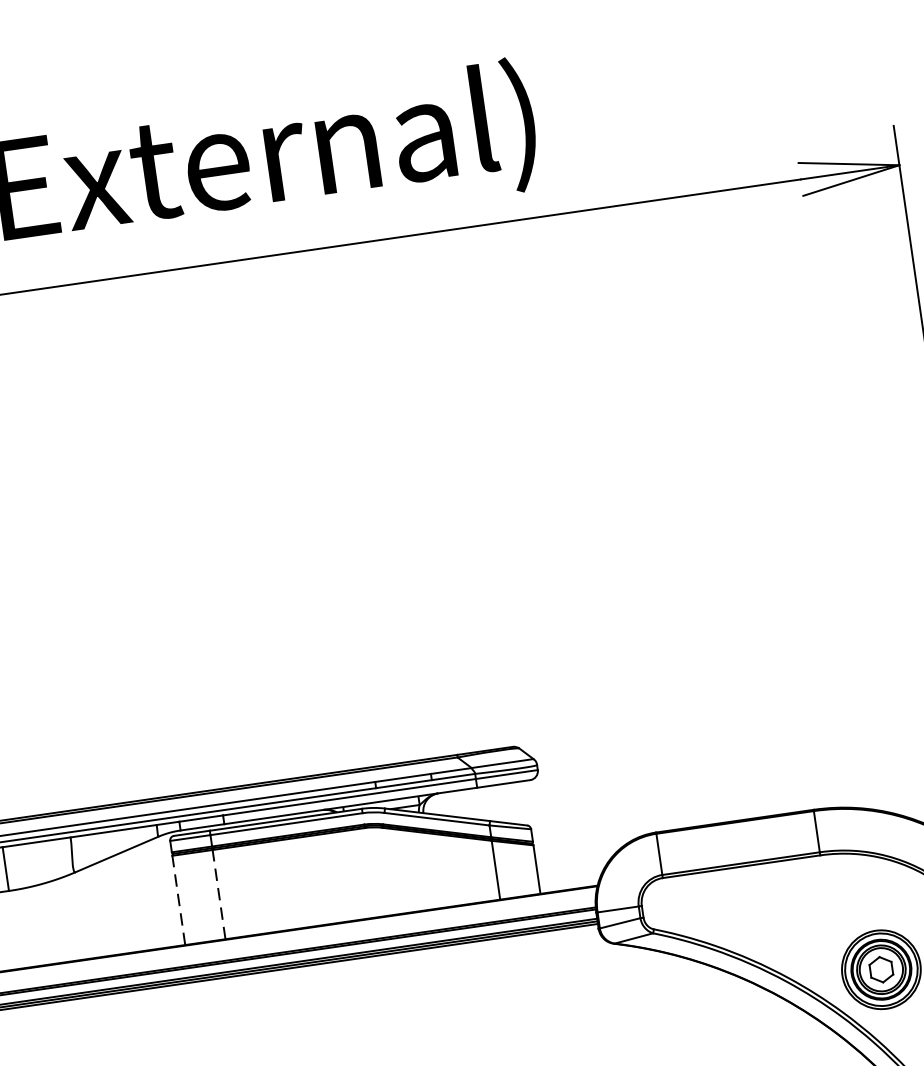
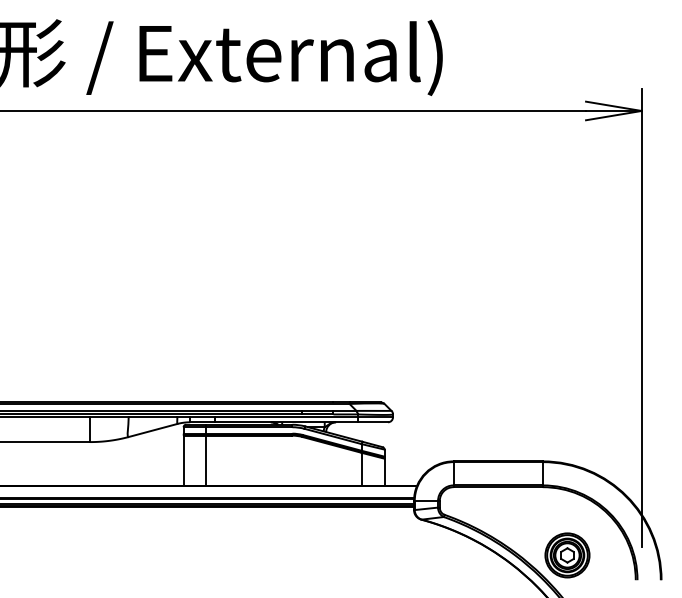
line: (219, 893) -> (206, 460), dashed -> solid
line: (178, 899) -> (183, 460), dashed -> solid

